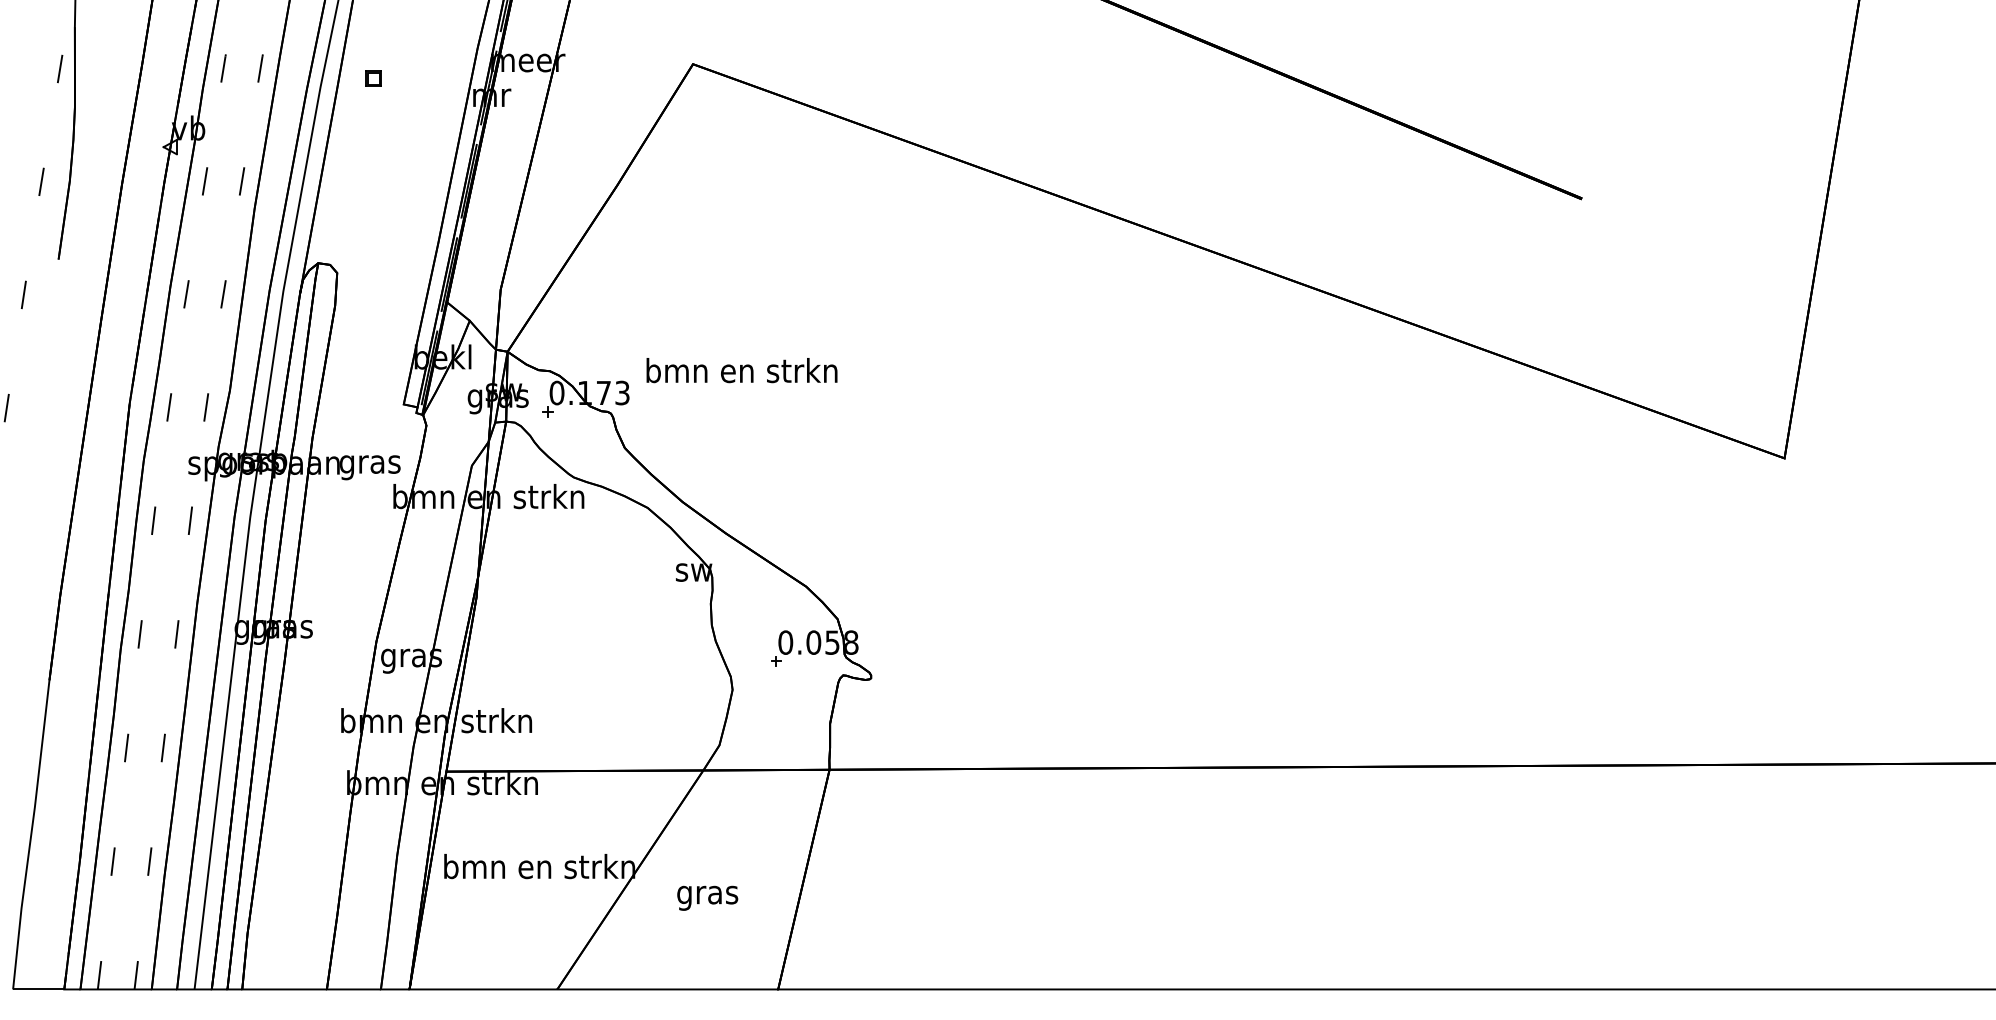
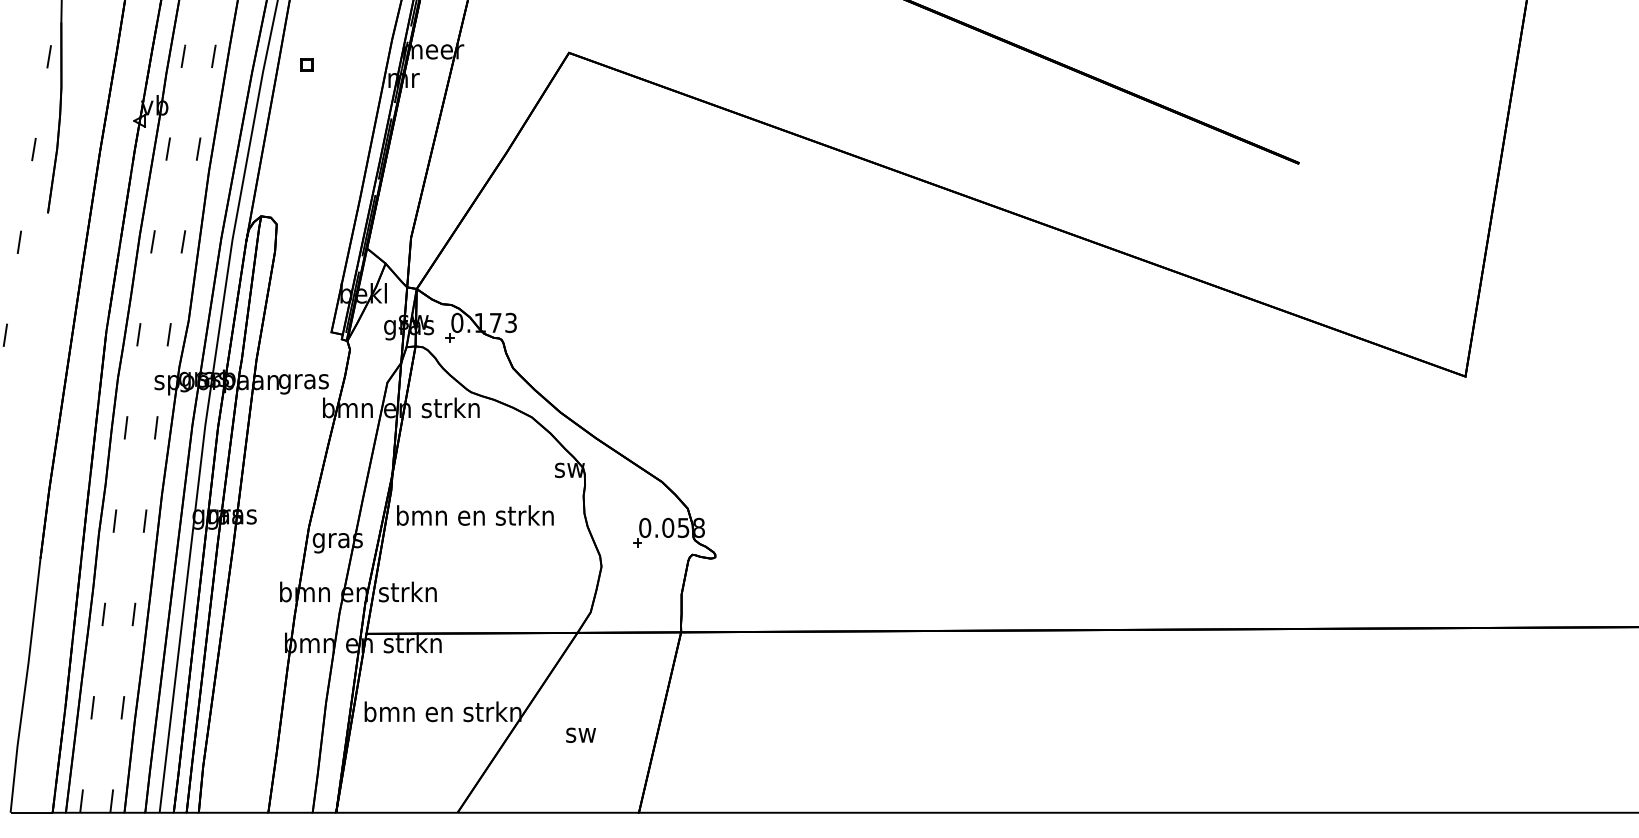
text: (741, 370) -> (474, 515), moved
text: (707, 897) -> (580, 737), gras -> sw

